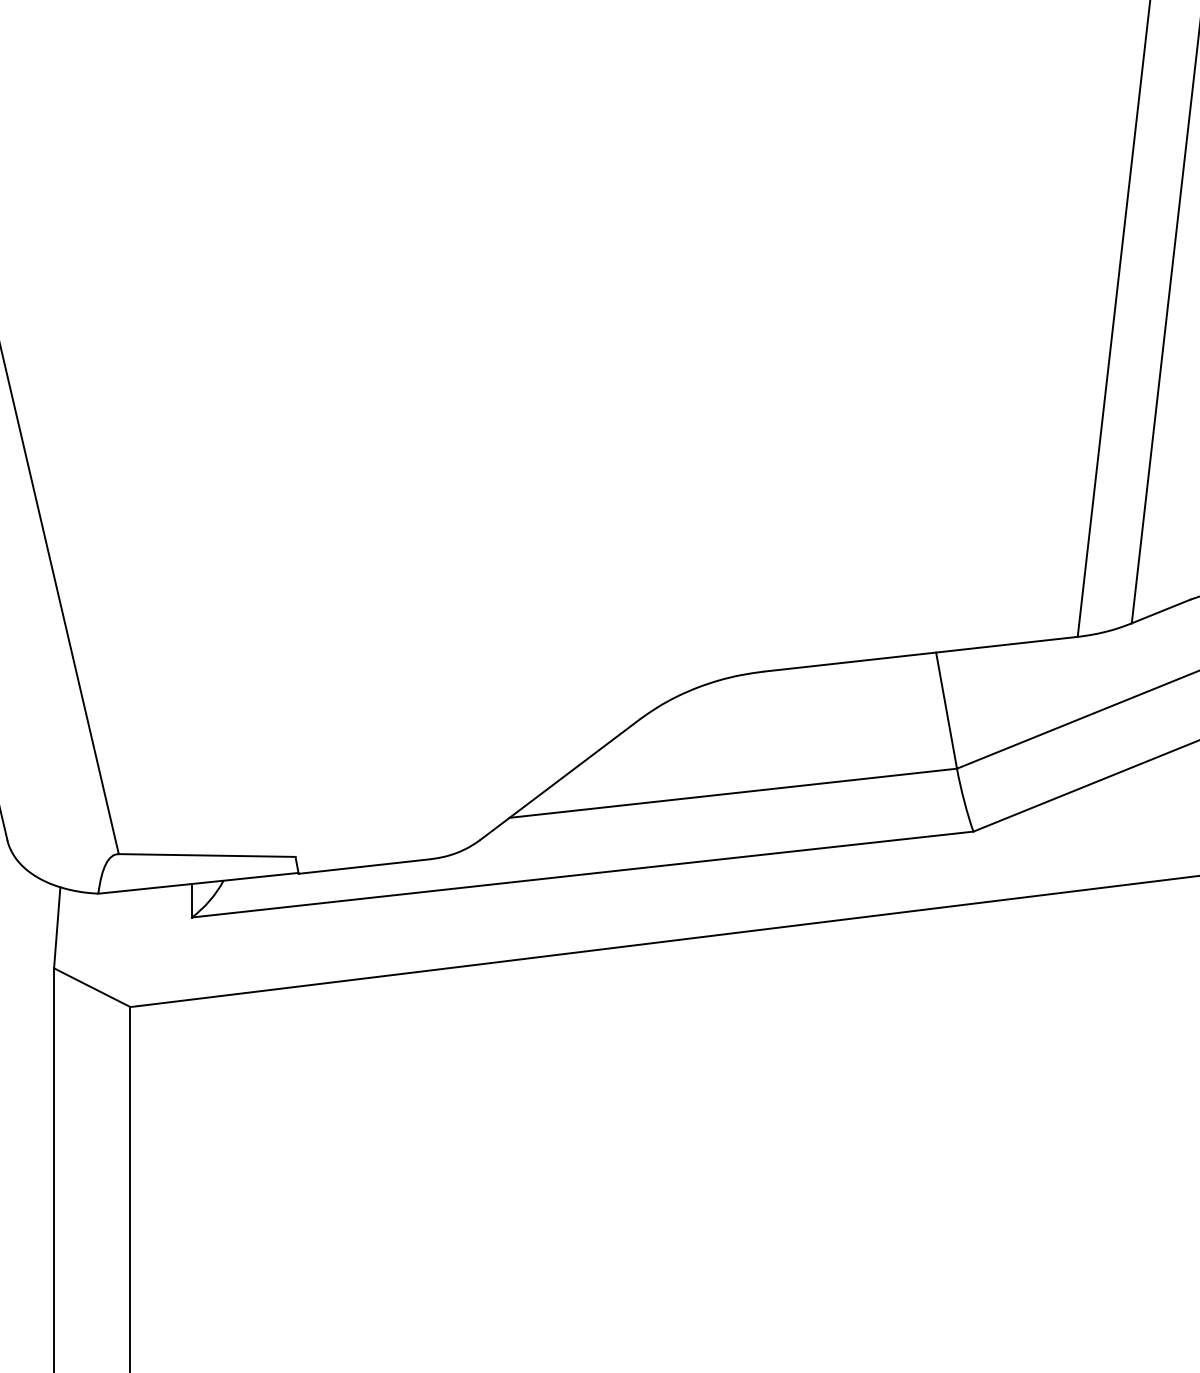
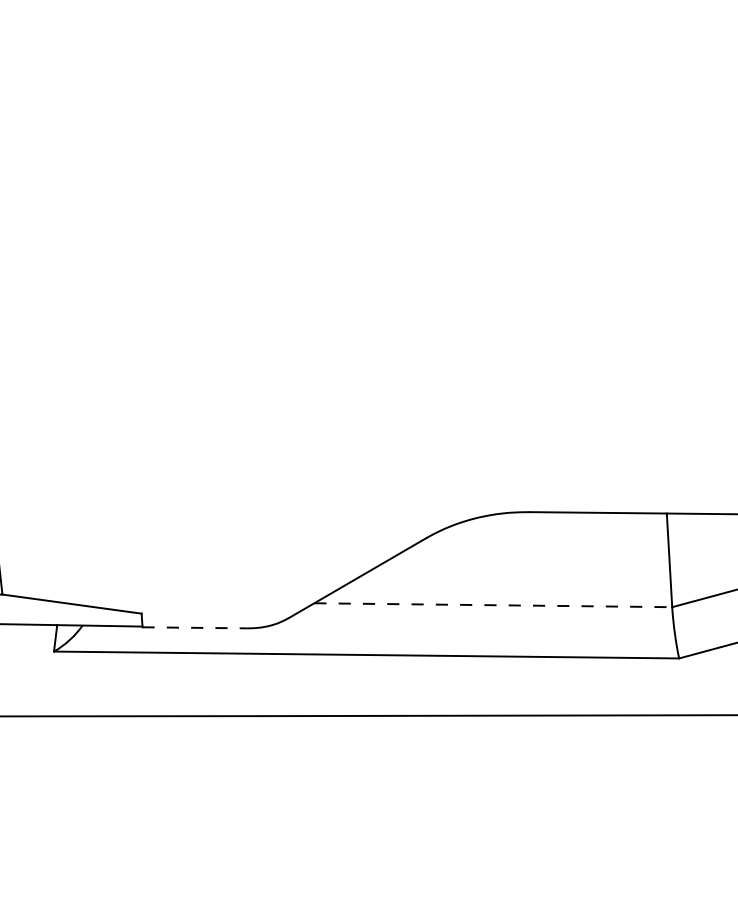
line: (733, 793) -> (493, 605), solid -> dashed
line: (365, 866) -> (195, 627), solid -> dashed

